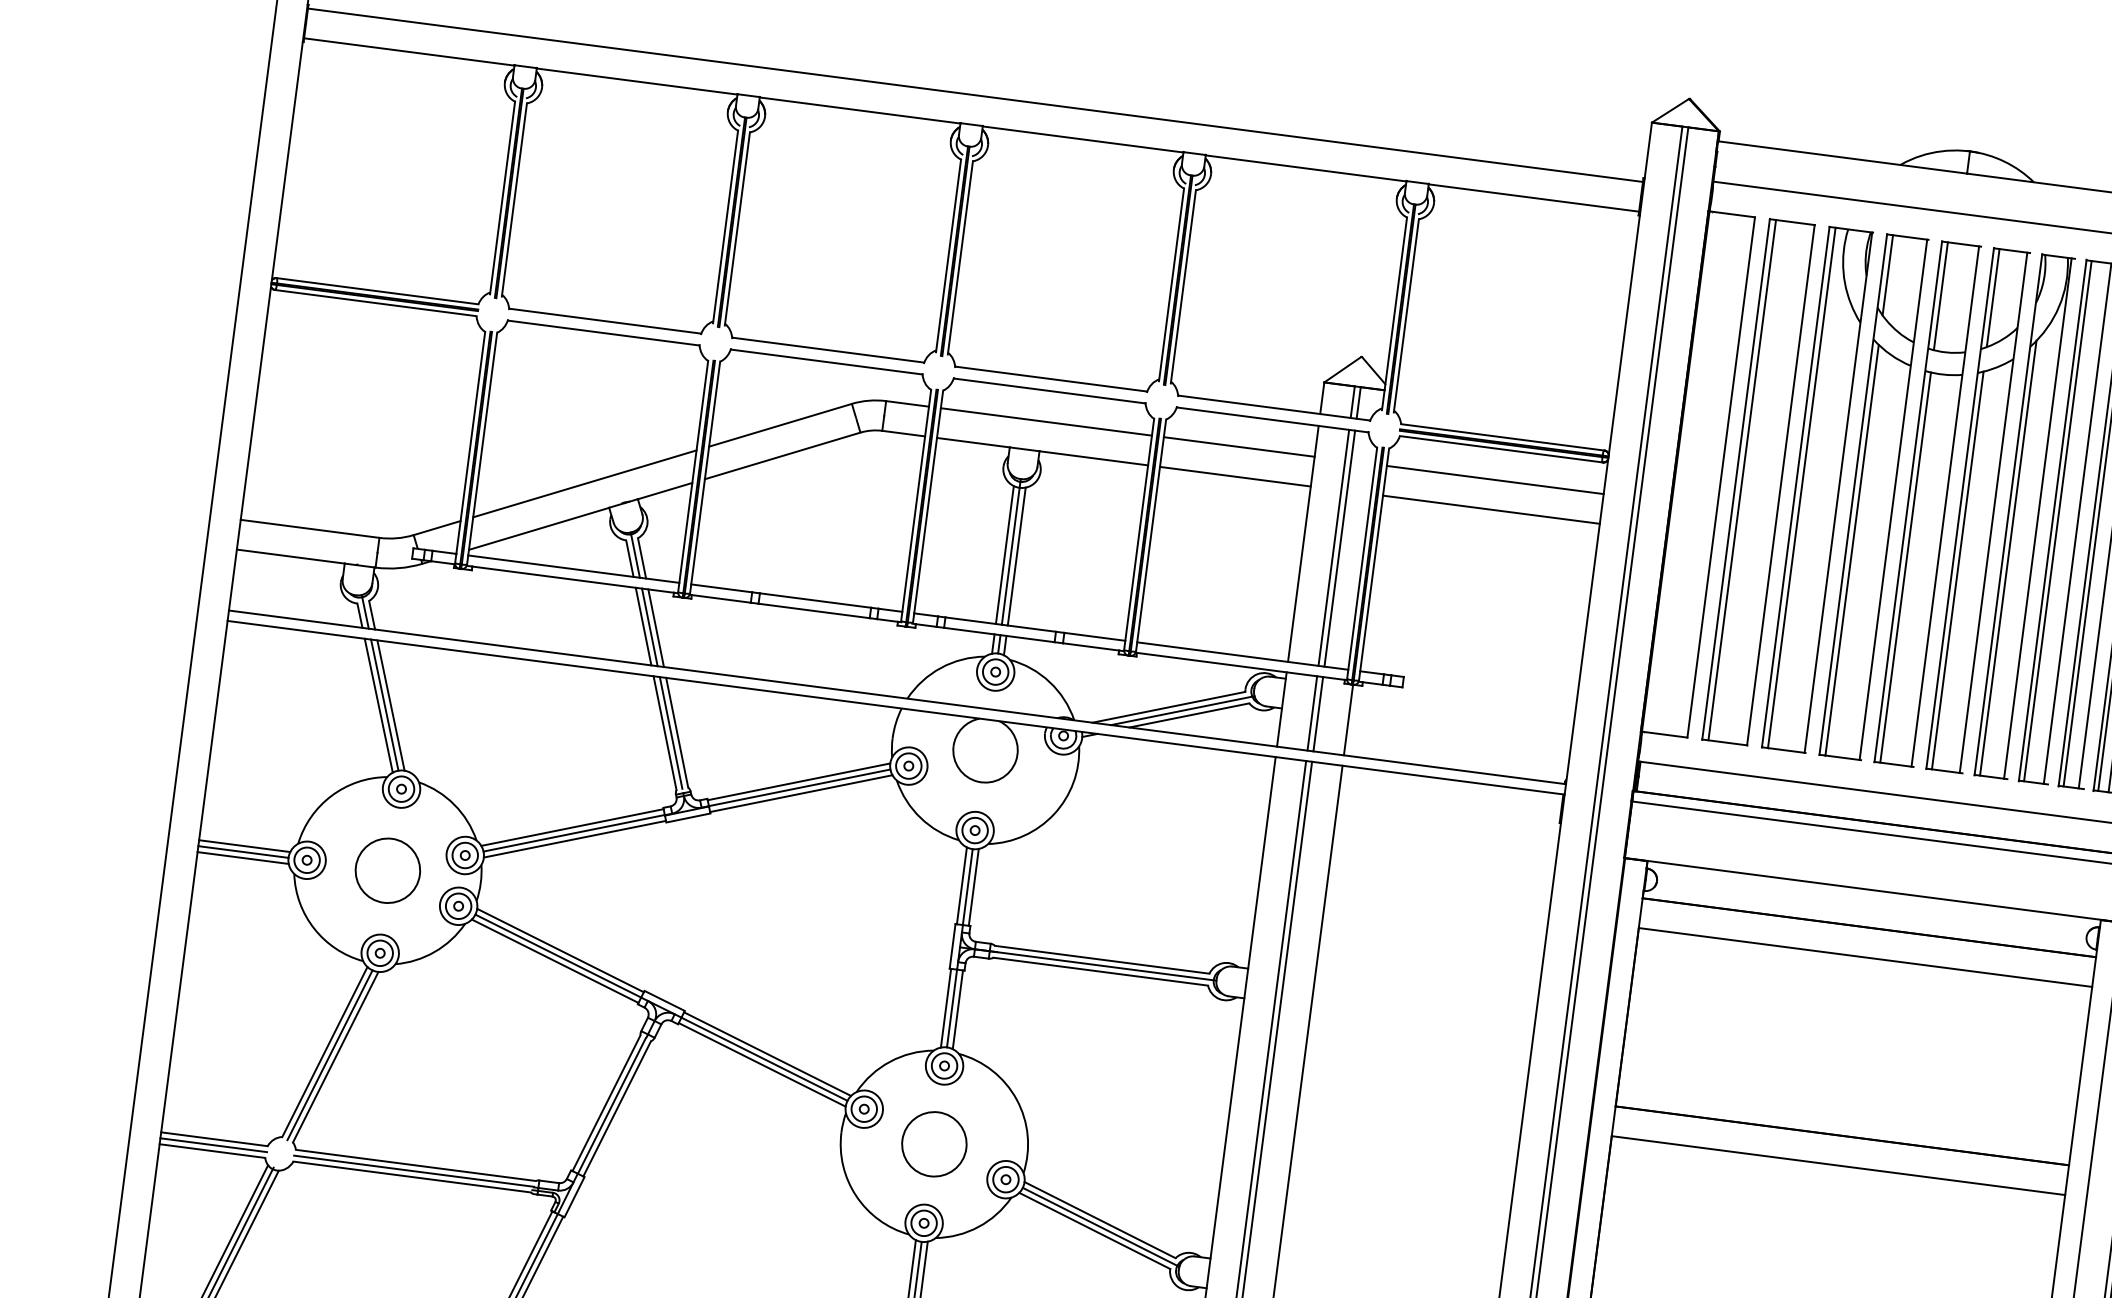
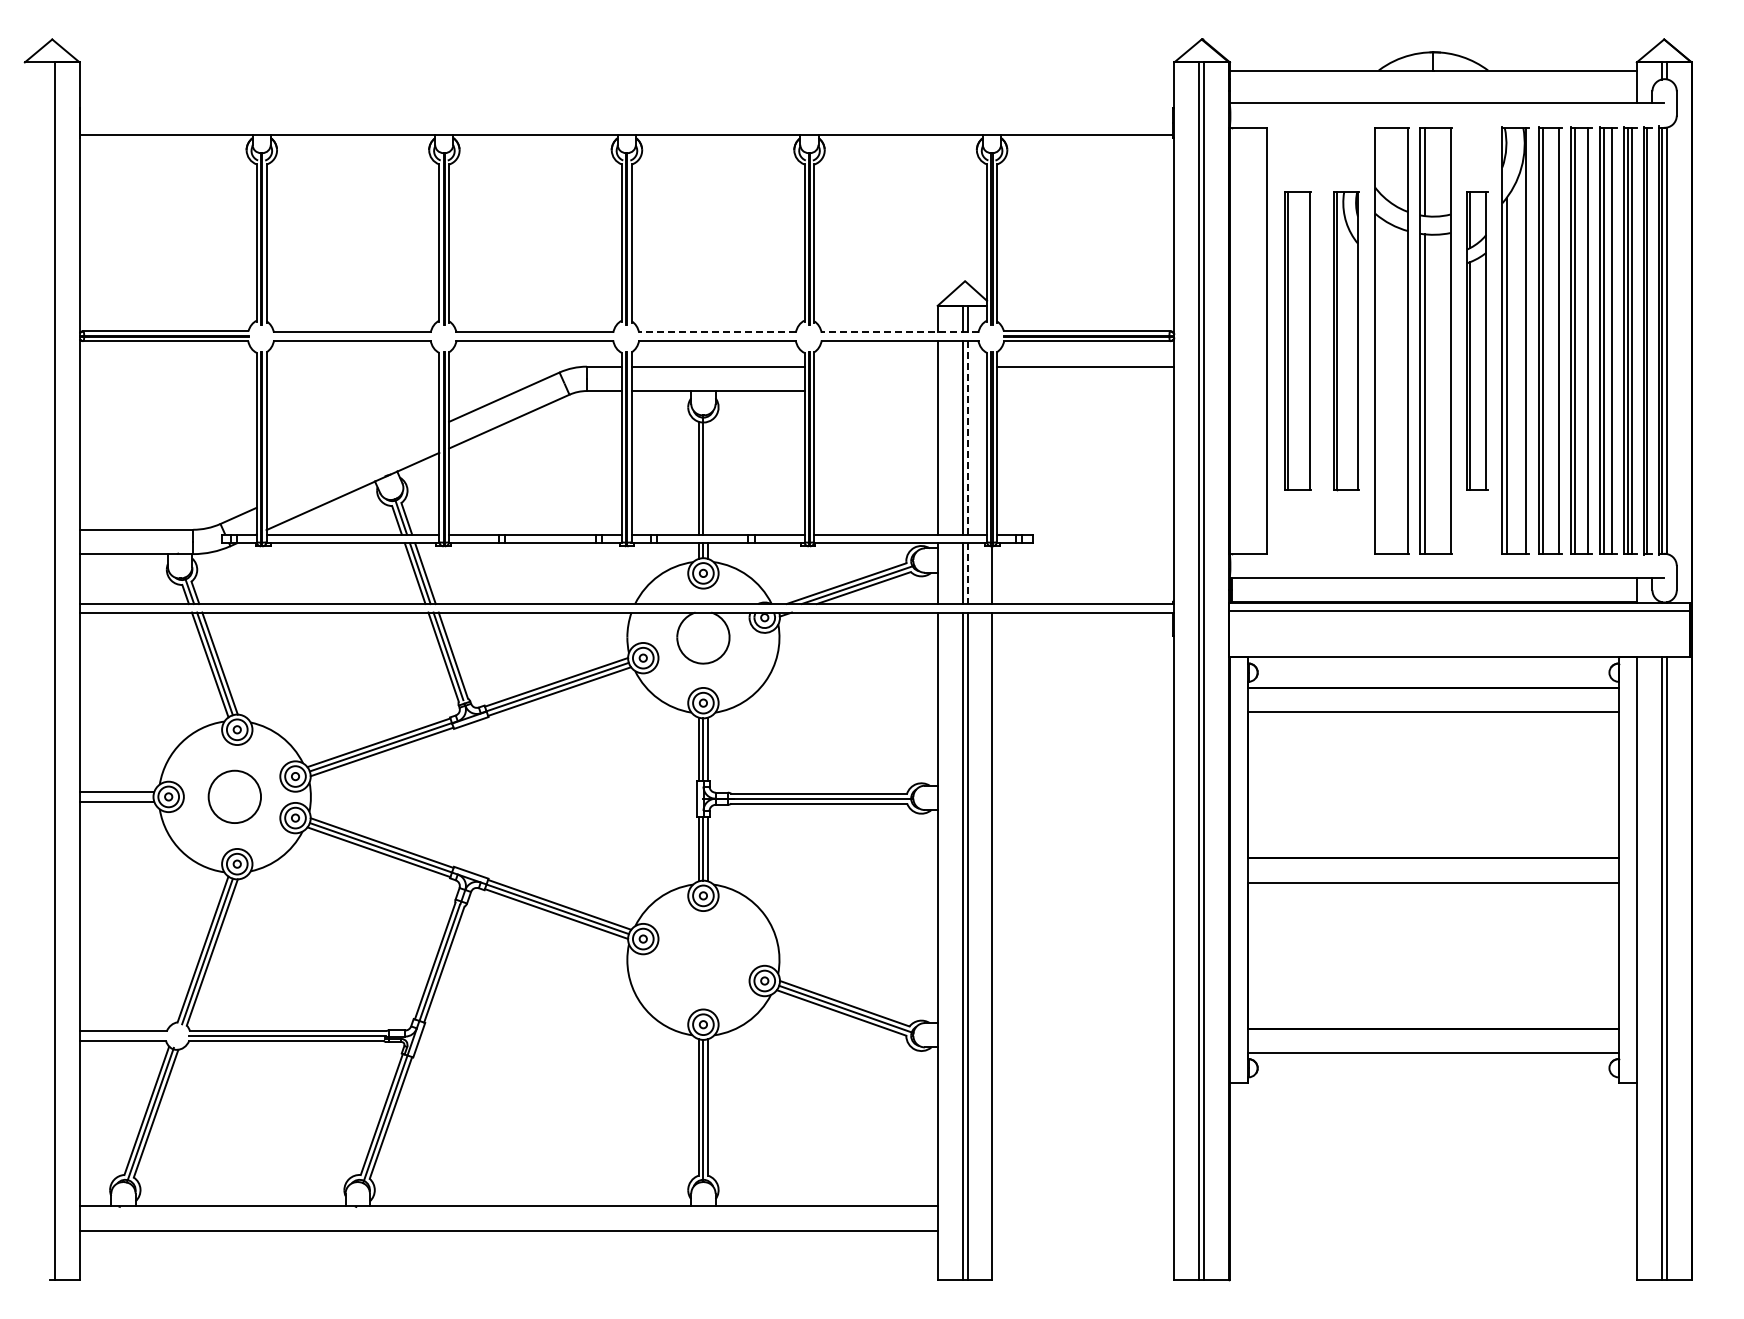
line: (975, 95) -> (626, 111), removed
line: (1888, 275) -> (1380, 160), removed
line: (1051, 378) -> (717, 331), solid -> dashed
line: (1274, 407) -> (900, 331), solid -> dashed
line: (1238, 446) -> (875, 366), removed
line: (1234, 477) -> (875, 391), removed
part: (1758, 481) -> (1297, 340), size x0.7
line: (584, 483) -> (352, 464), removed
part: (1816, 490) -> (1345, 341), size x0.7
line: (1491, 509) -> (1085, 390), removed
part: (1978, 510) -> (1477, 340), size x0.7
line: (1339, 549) -> (967, 438), solid -> dashed
line: (1852, 549) -> (1380, 385), removed
line: (1017, 555) -> (708, 477), removed
line: (1318, 715) -> (967, 574), solid -> dashed
line: (243, 851) -> (116, 796), removed
circle: (934, 1144) -> (703, 960), removed
line: (212, 1145) -> (122, 1036), removed

